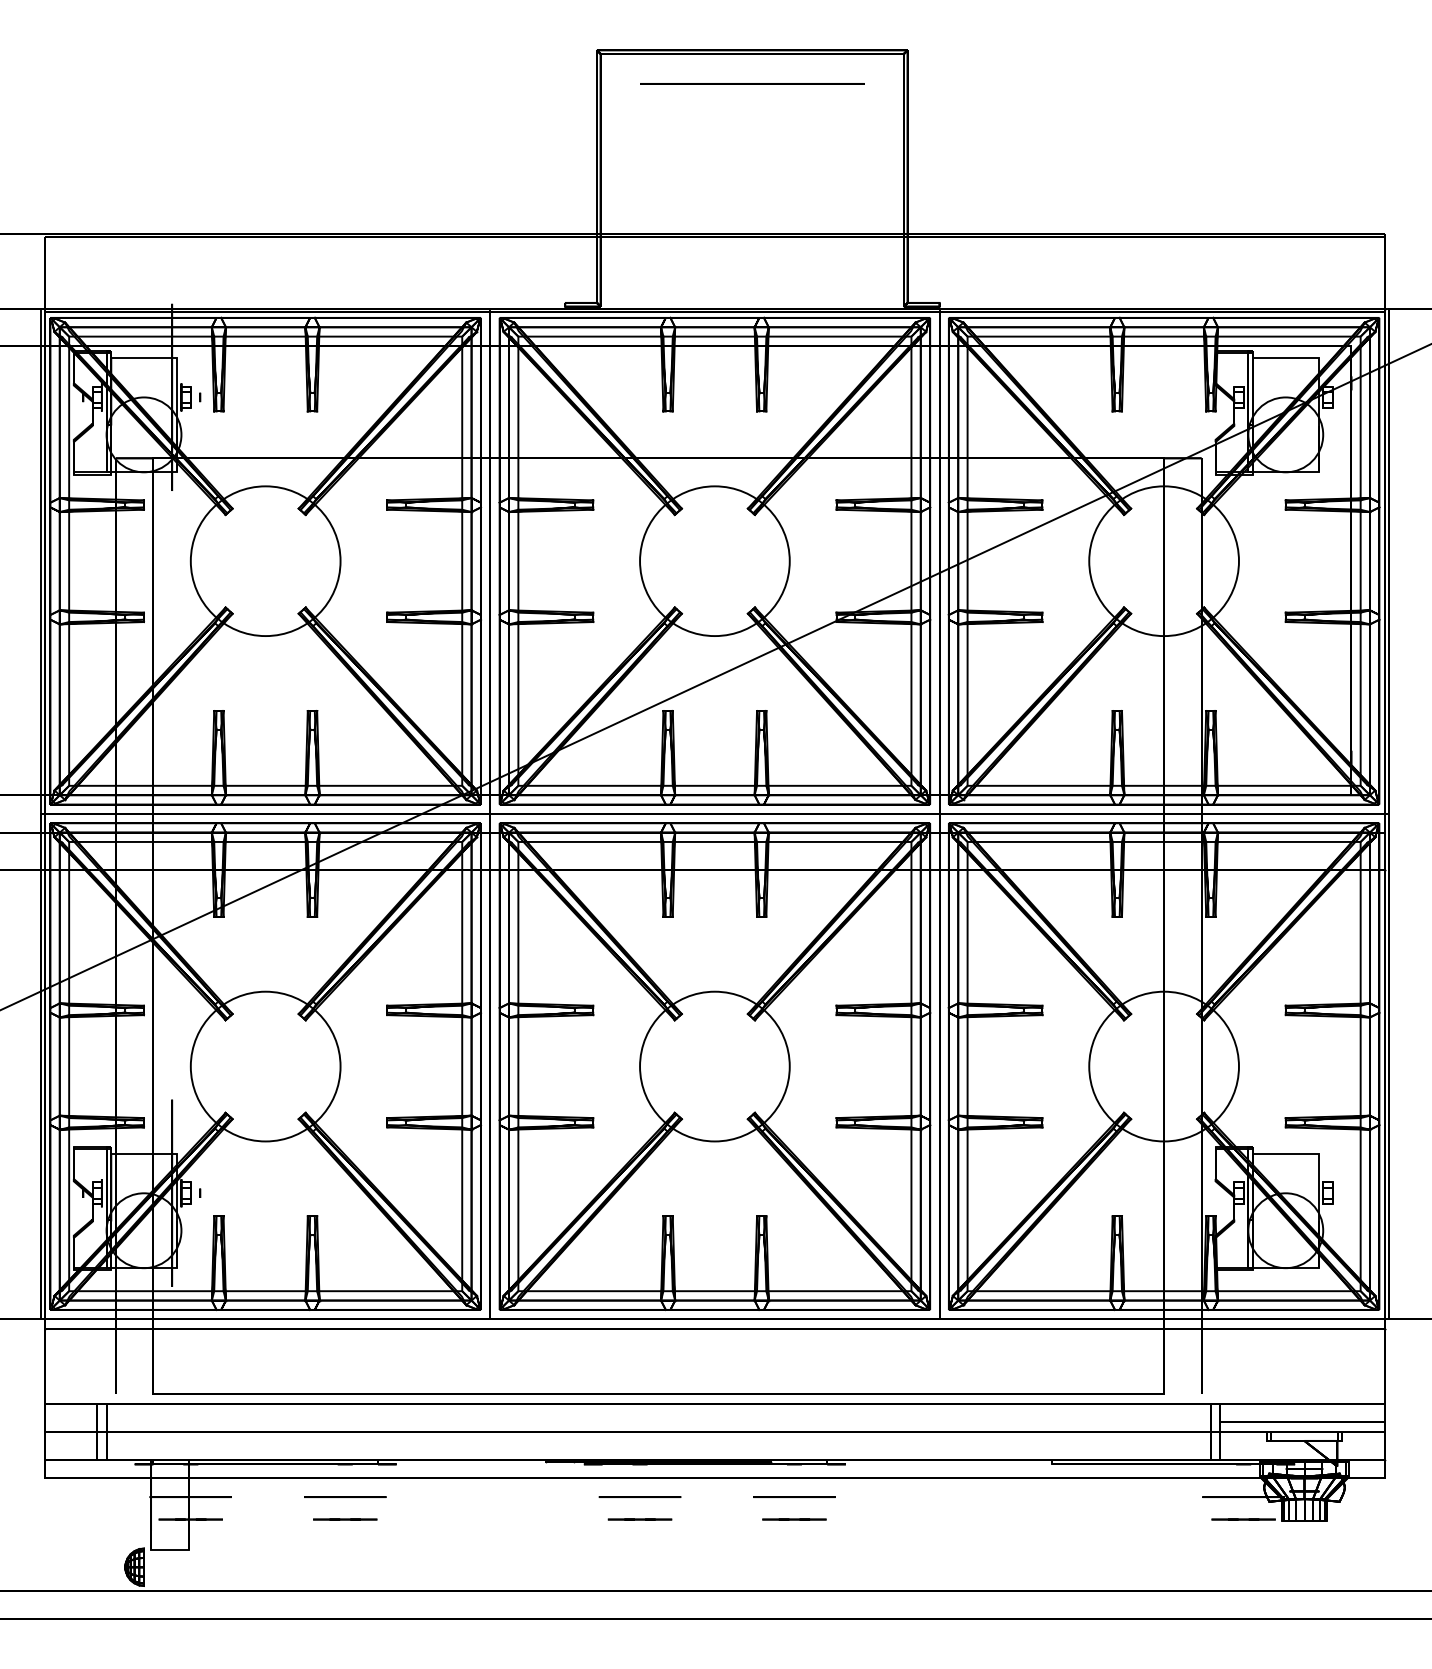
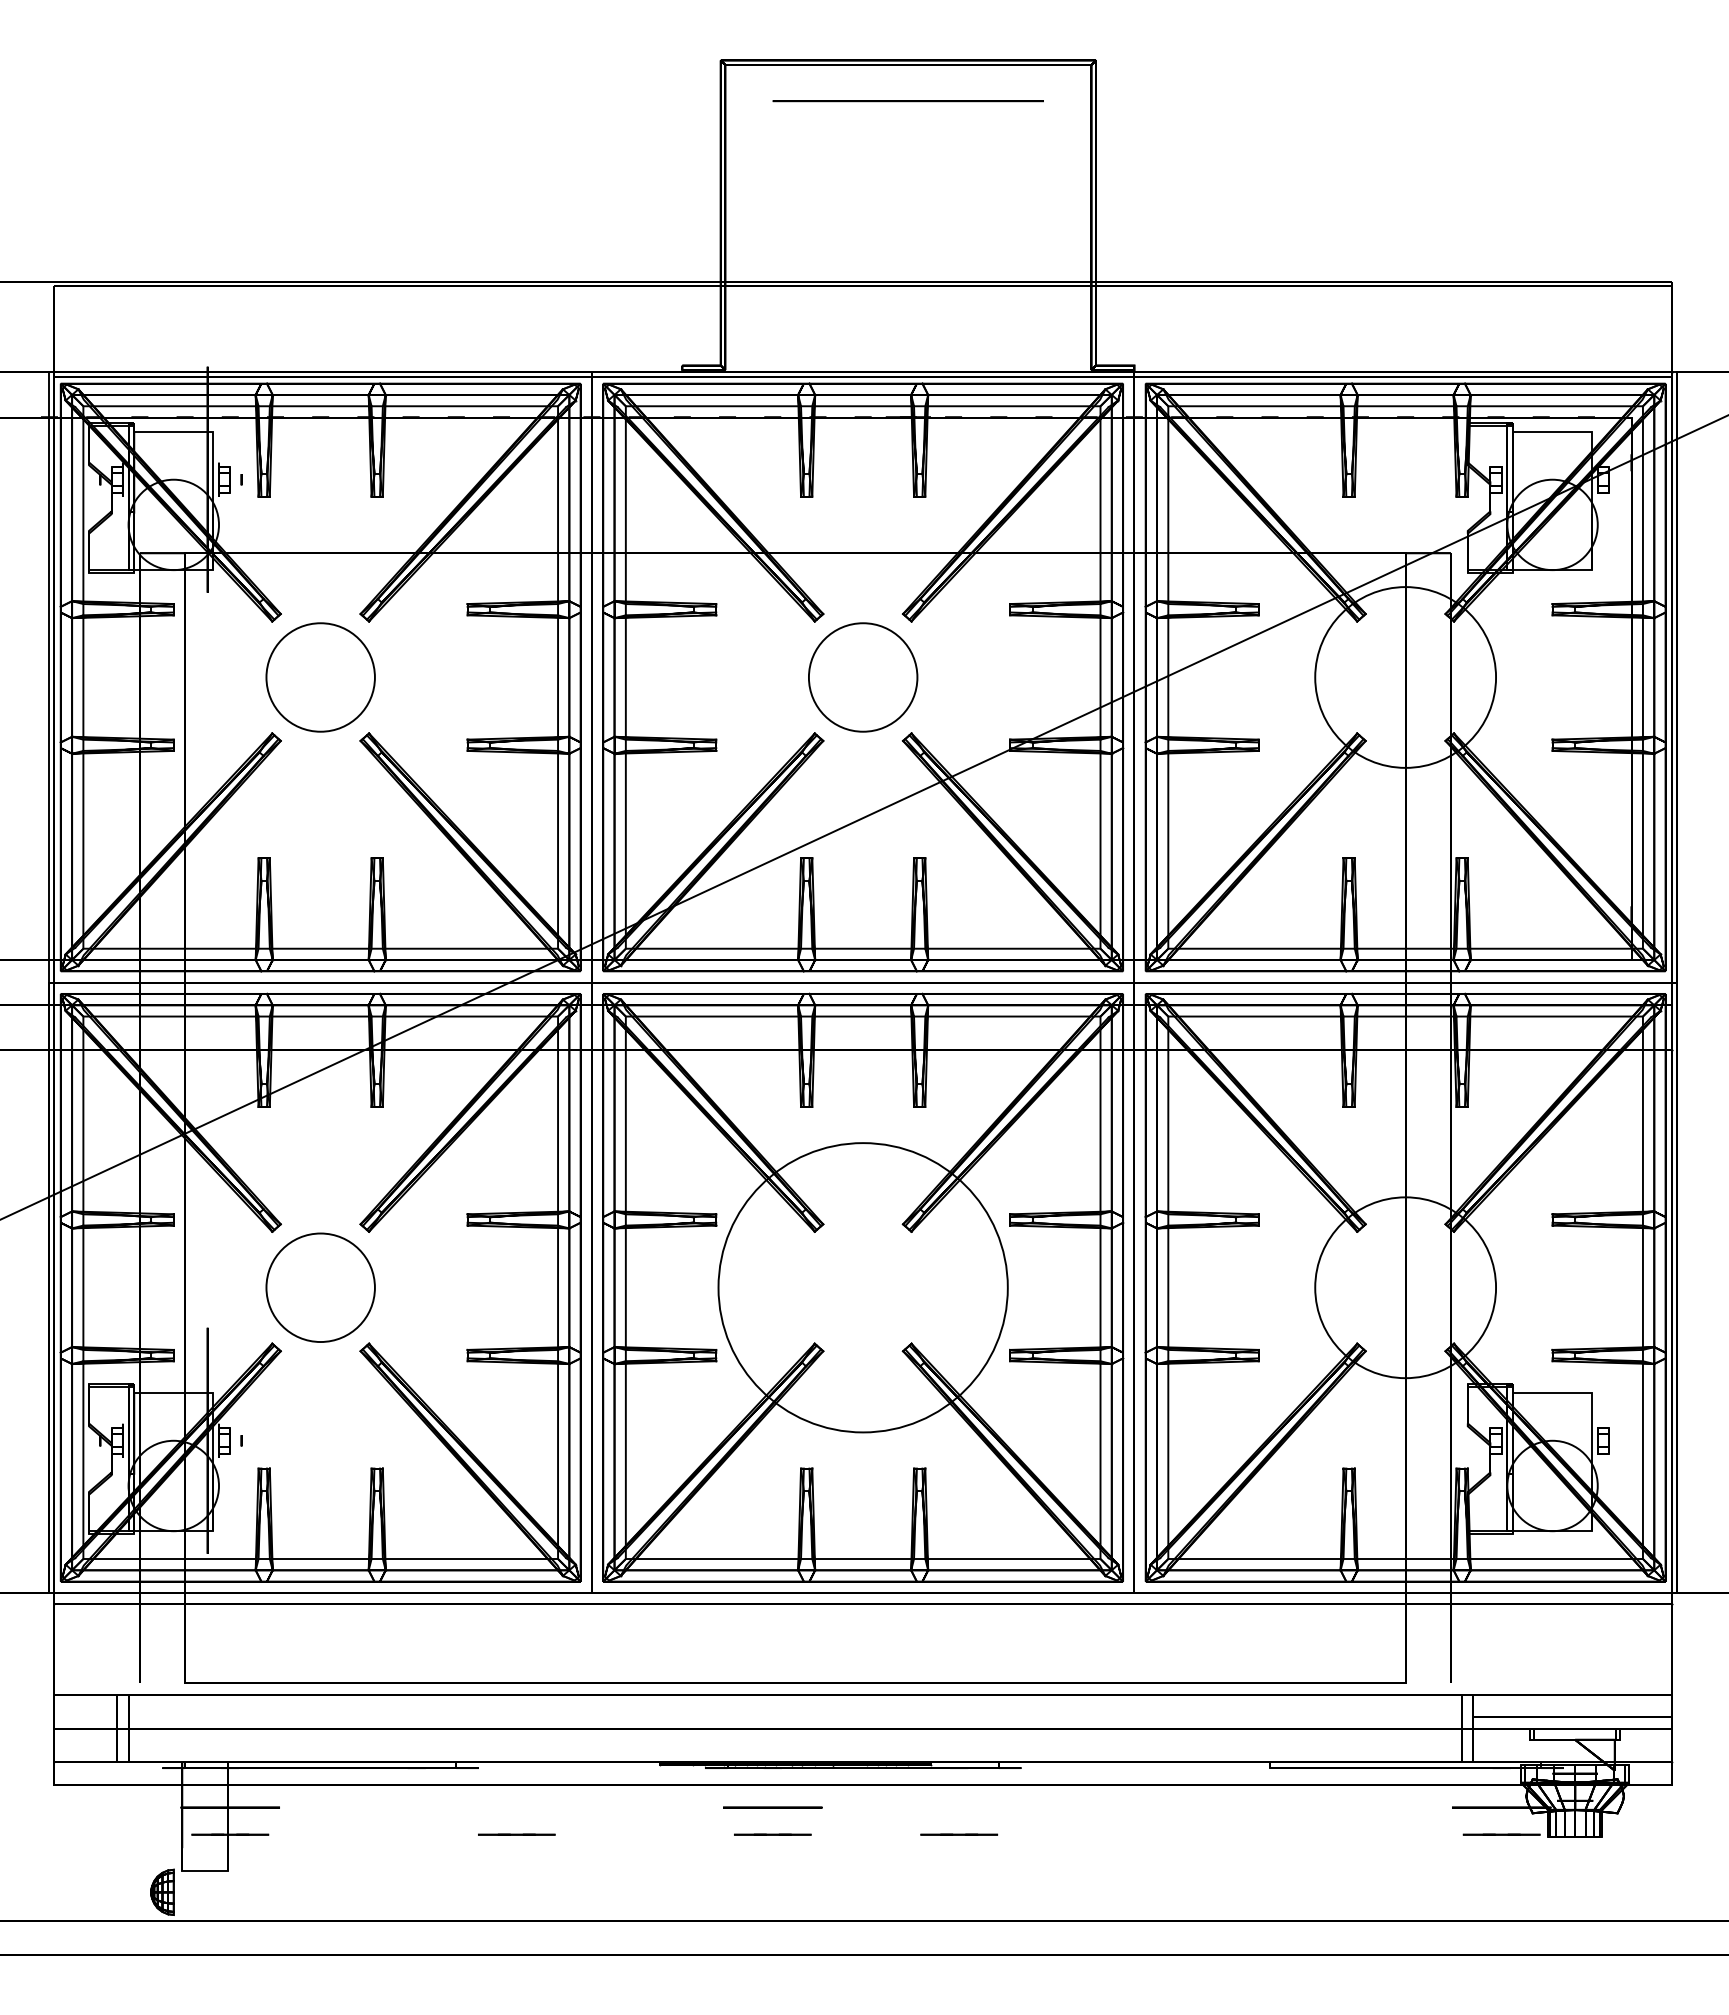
circle: (265, 561) -> (320, 677), size x0.6
circle: (714, 561) -> (862, 677), size x0.6
circle: (265, 1066) -> (320, 1287), size x0.6
circle: (714, 1066) -> (862, 1287), size x1.6
circle: (345, 1496) -> (416, 1807), removed
circle: (793, 1496) -> (958, 1807), removed
line: (345, 1519) -> (516, 1834), moved

